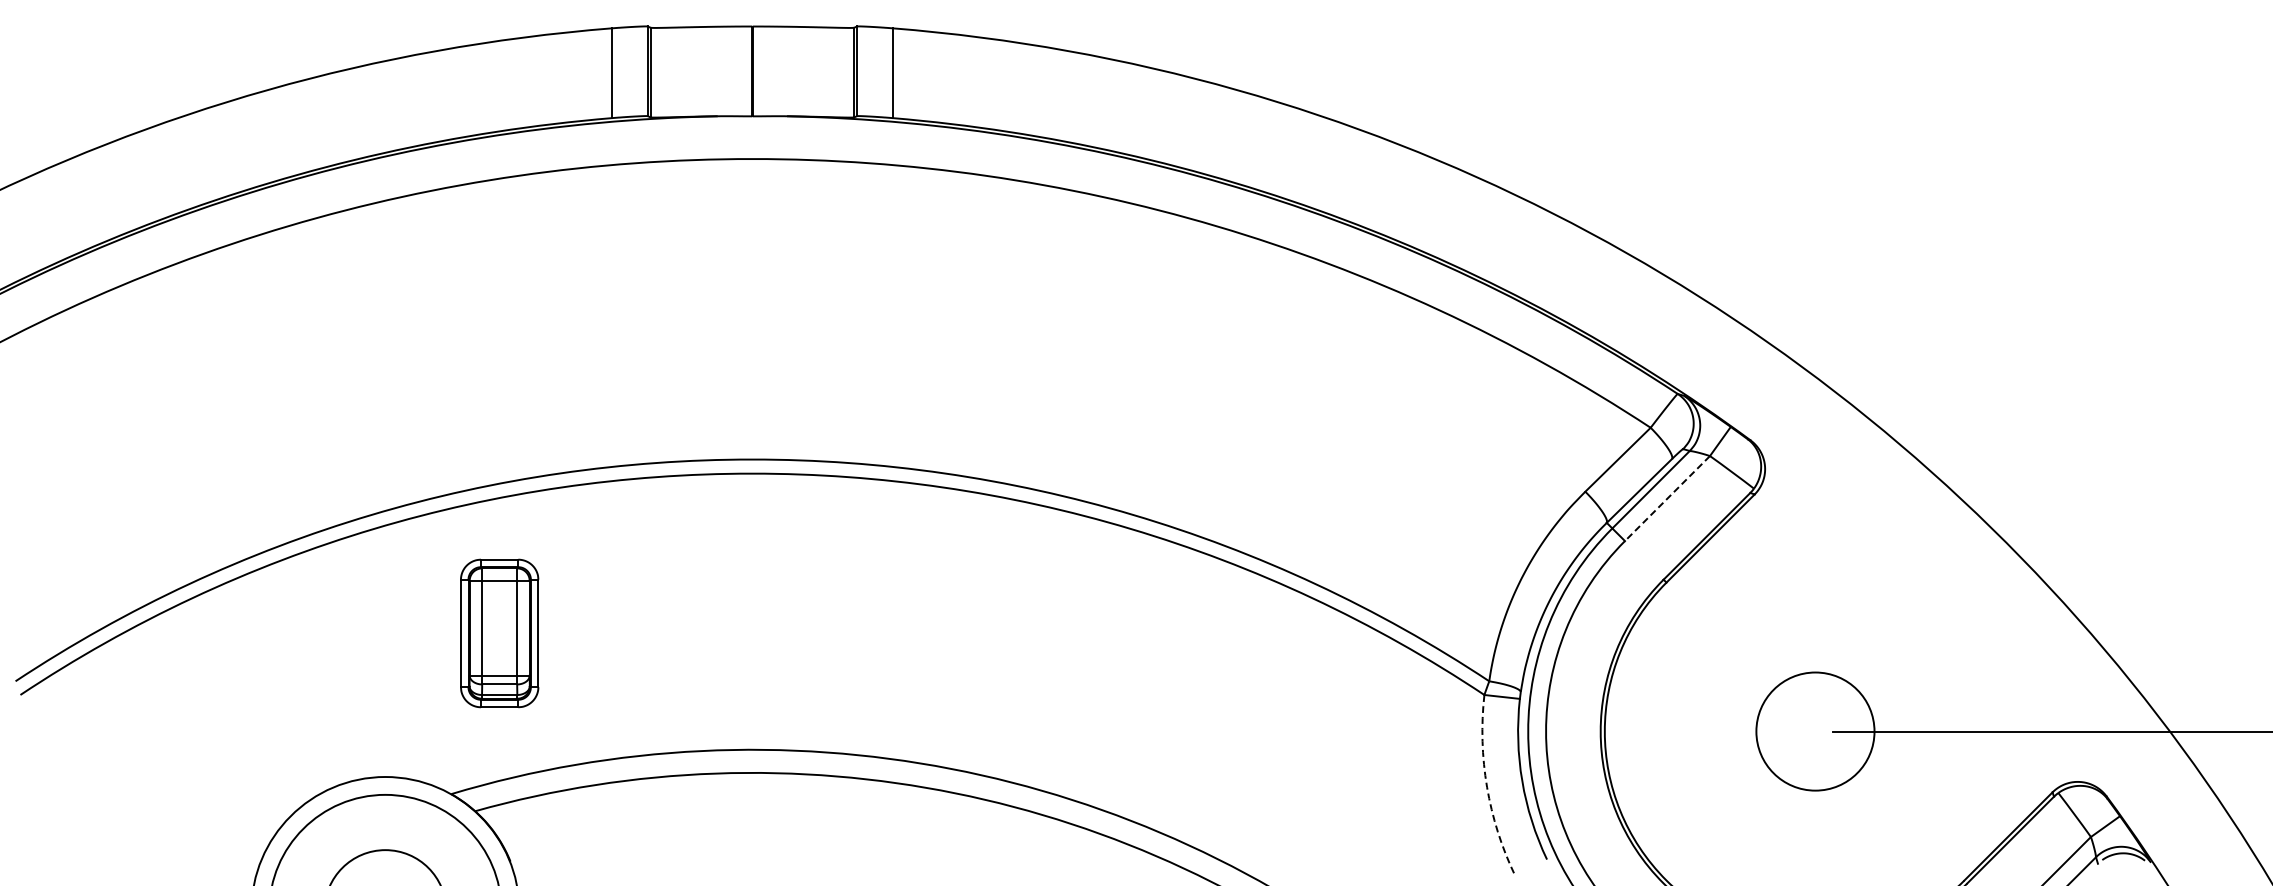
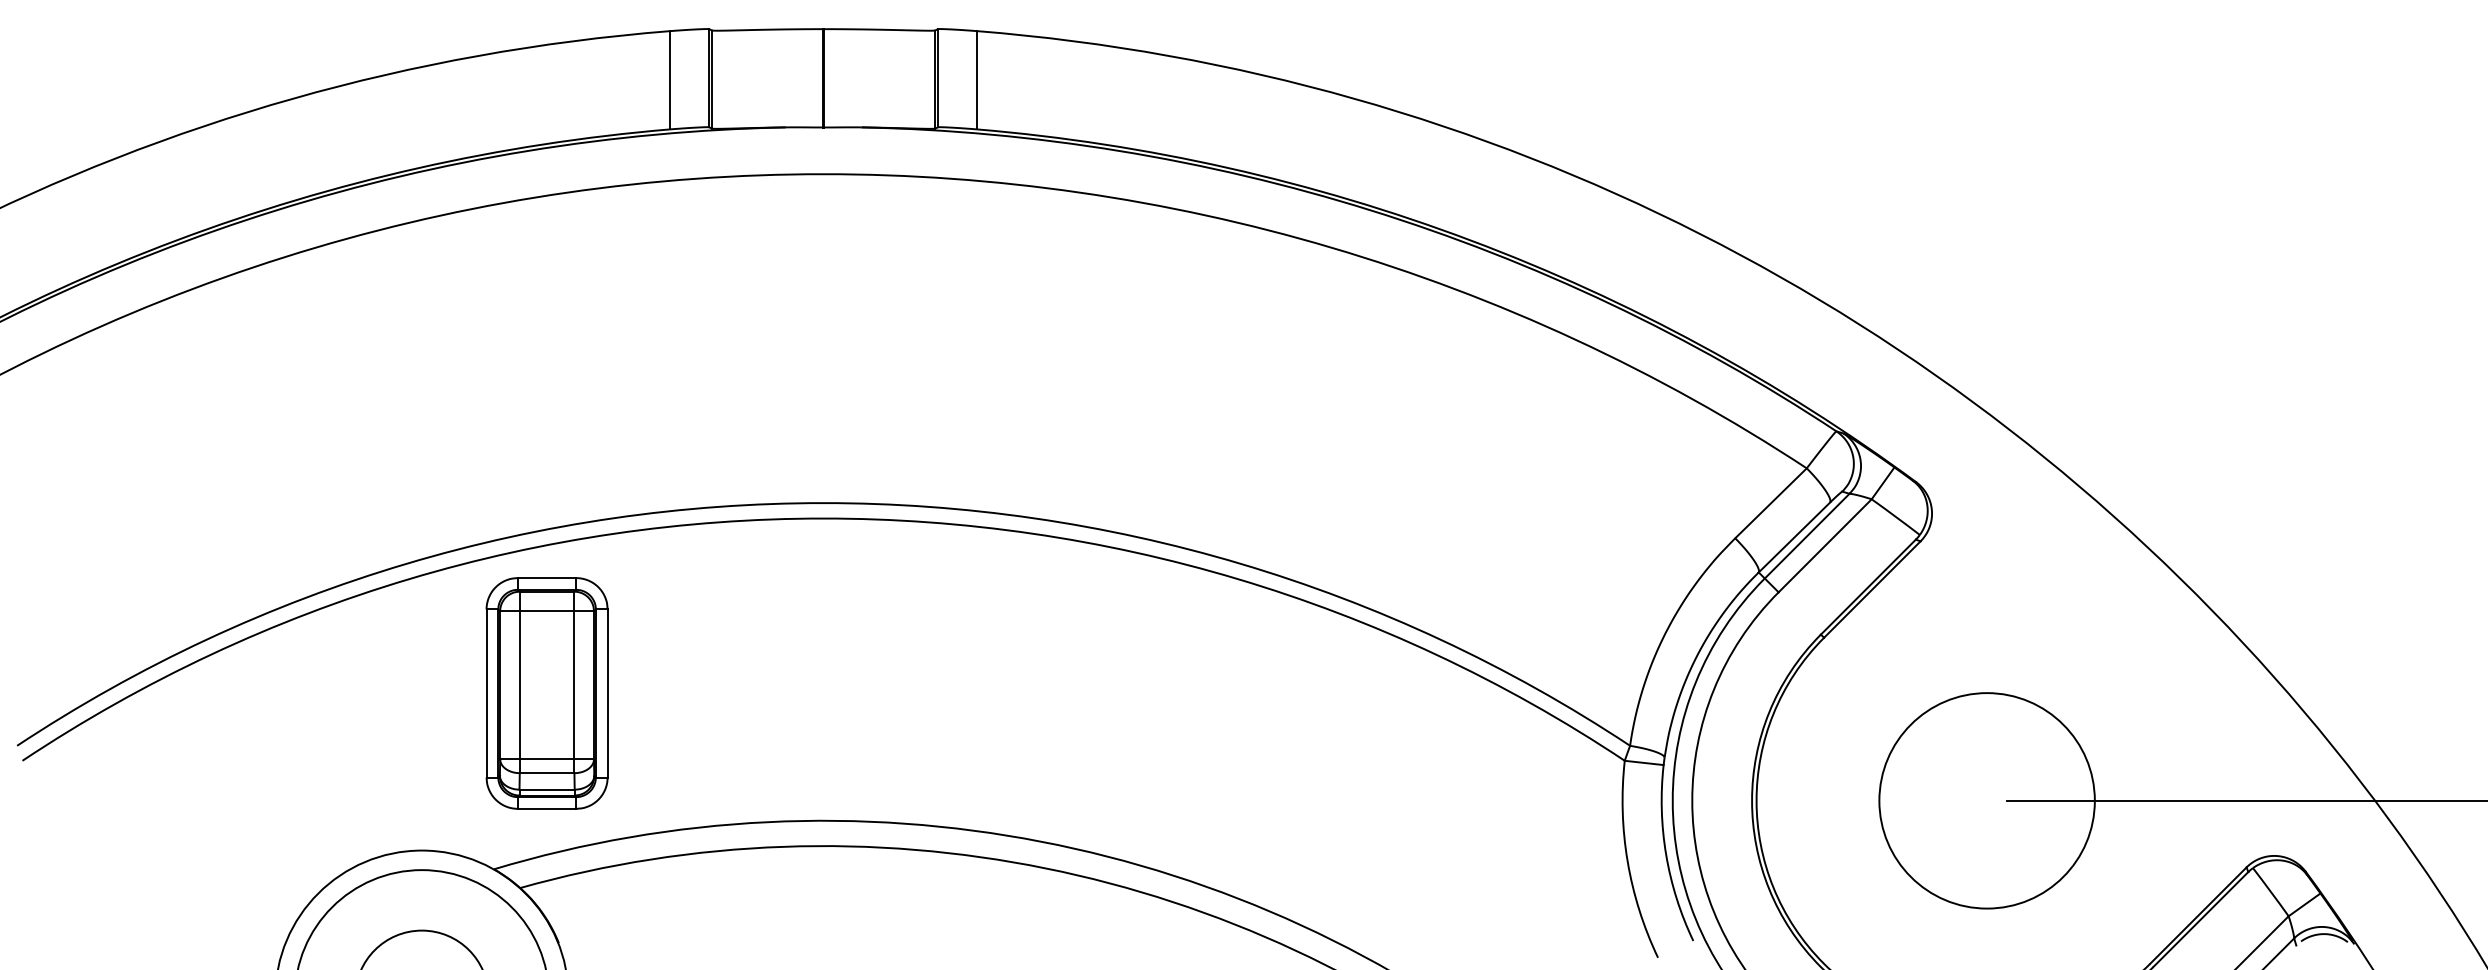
line: (1667, 498) -> (1825, 545), dashed -> solid
part: (499, 633) -> (546, 693), size x1.43
circle: (1815, 731) -> (1987, 800), size x1.67
arc: (1487, 787) -> (1628, 862), dashed -> solid

